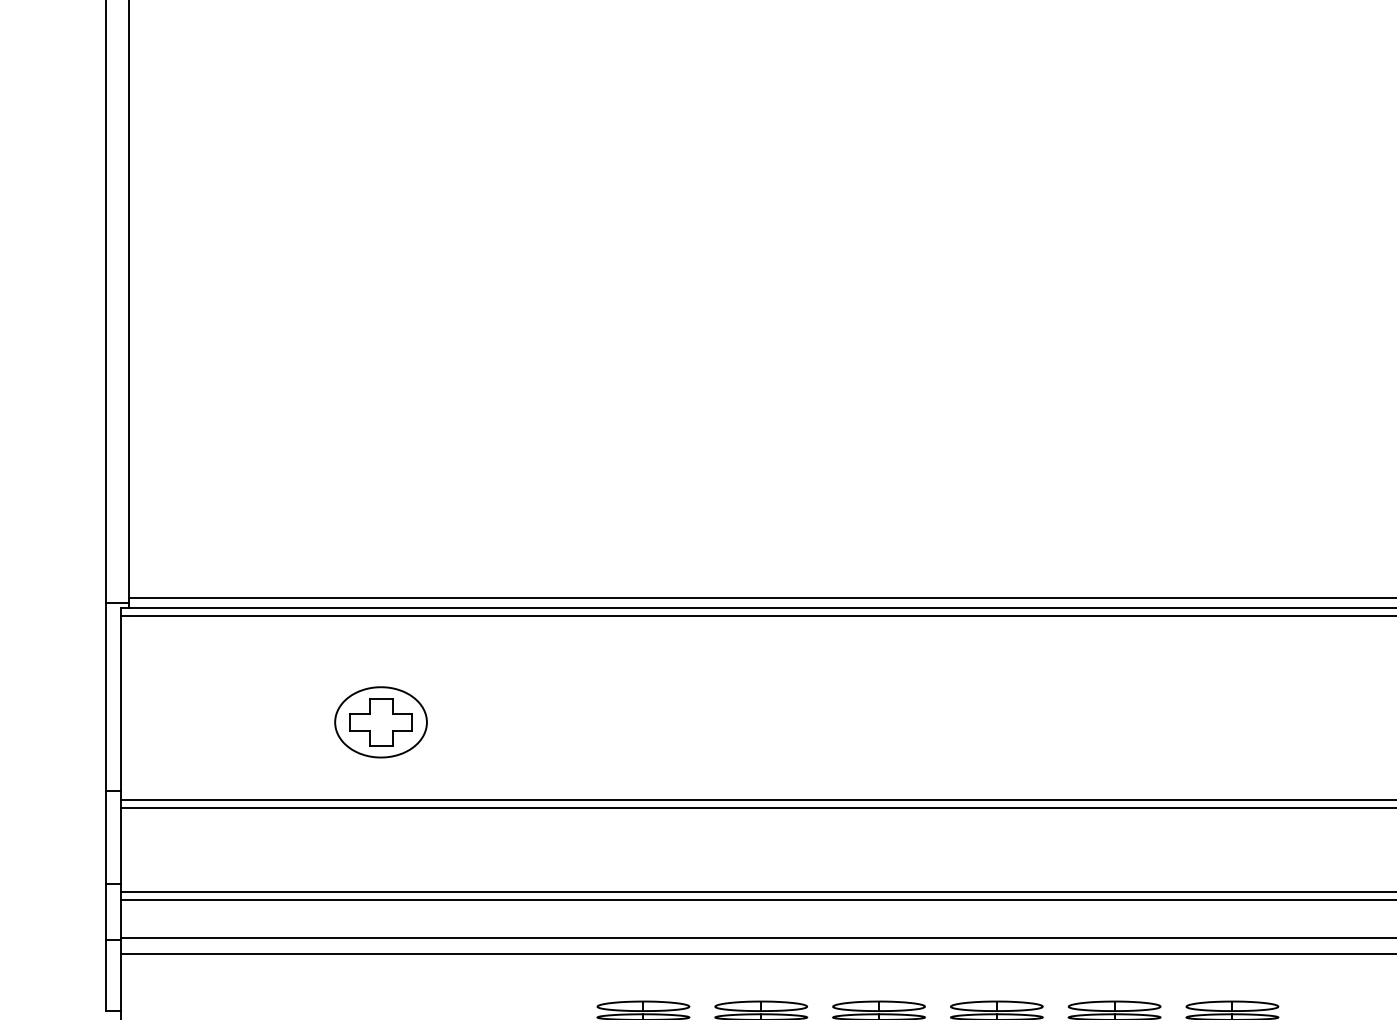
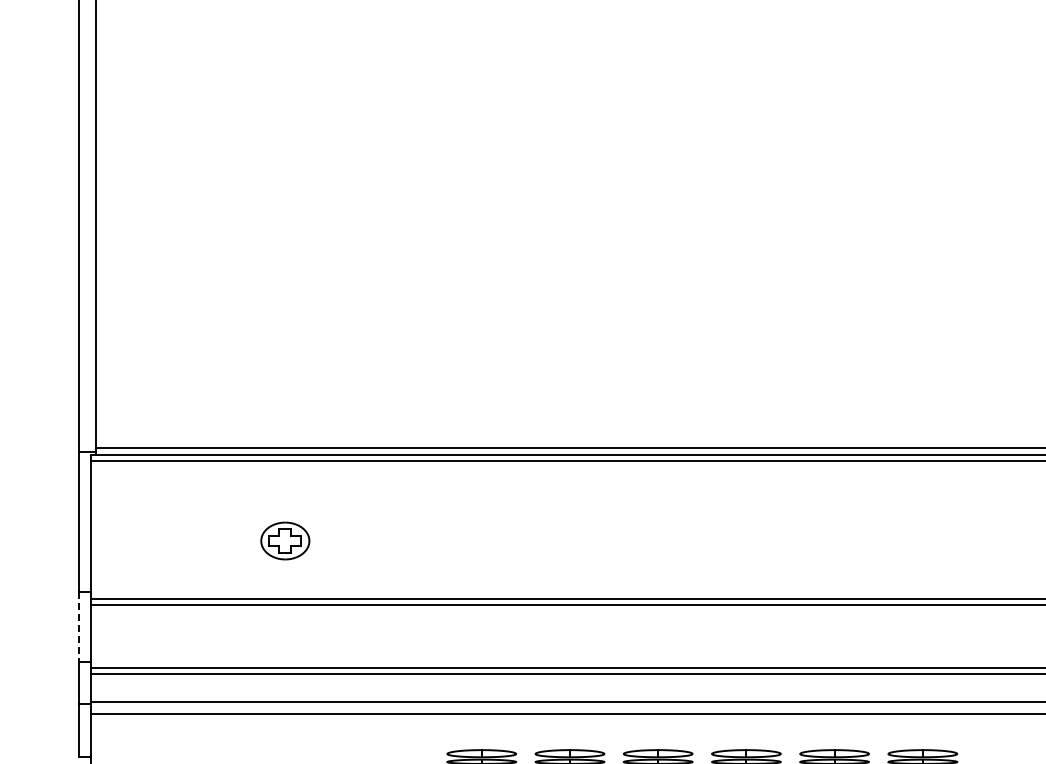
part: (381, 721) -> (285, 540), size x0.7
line: (106, 837) -> (79, 627), solid -> dashed

